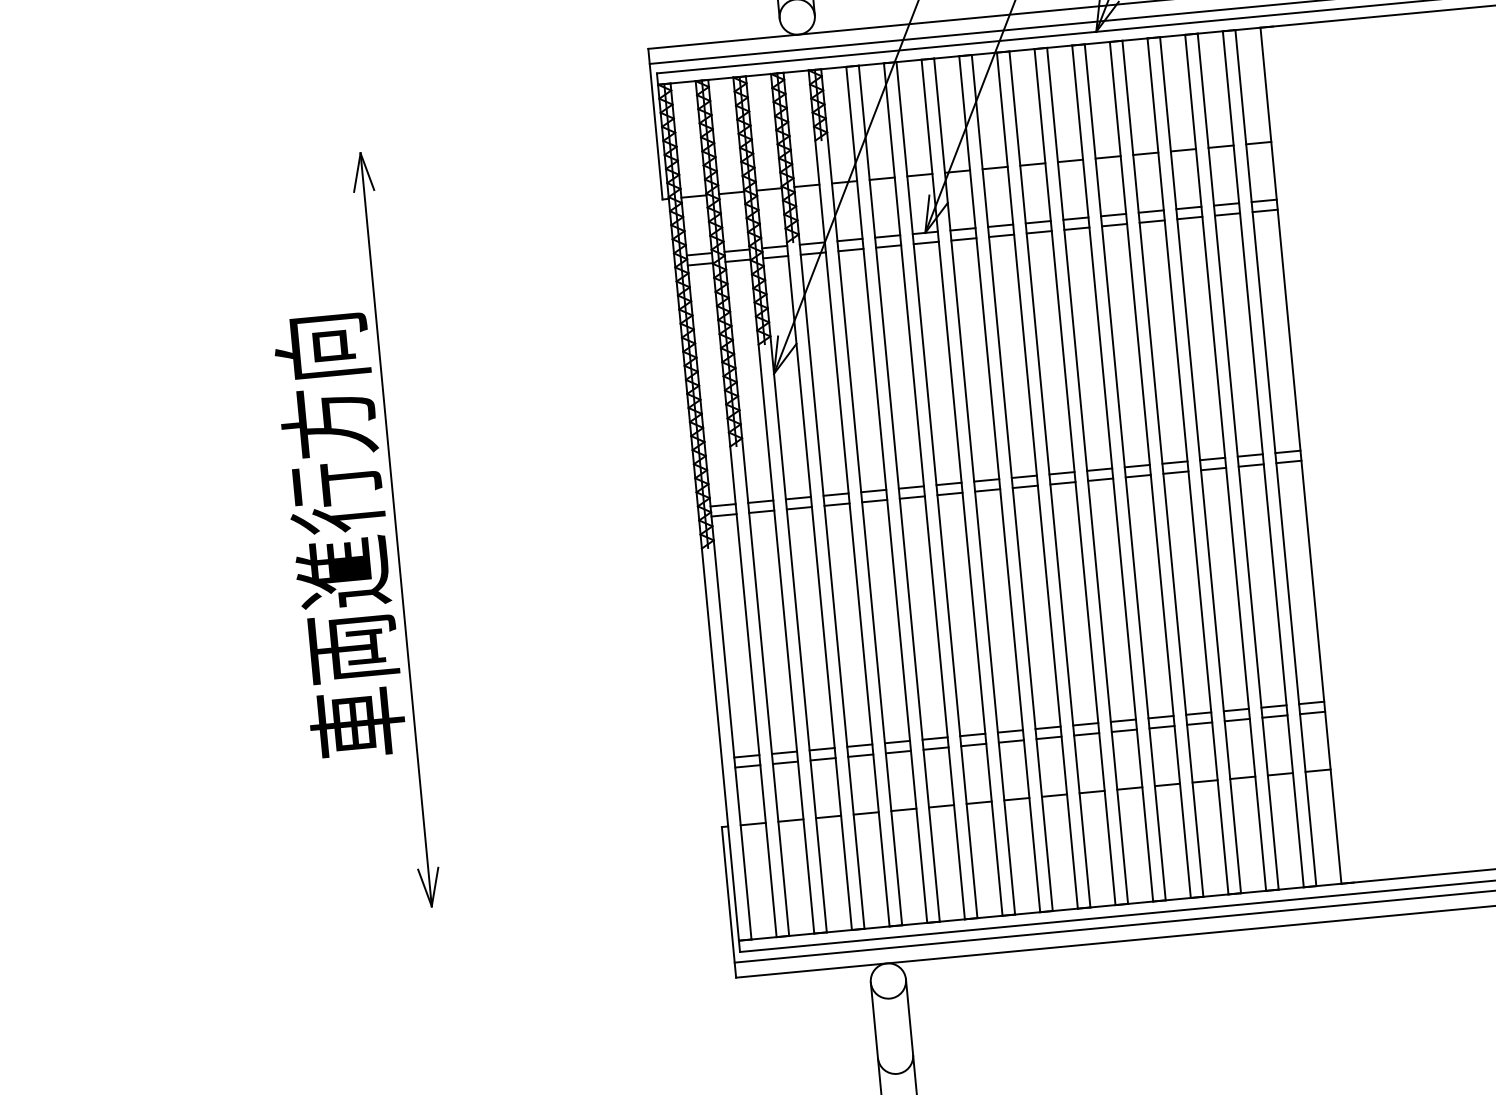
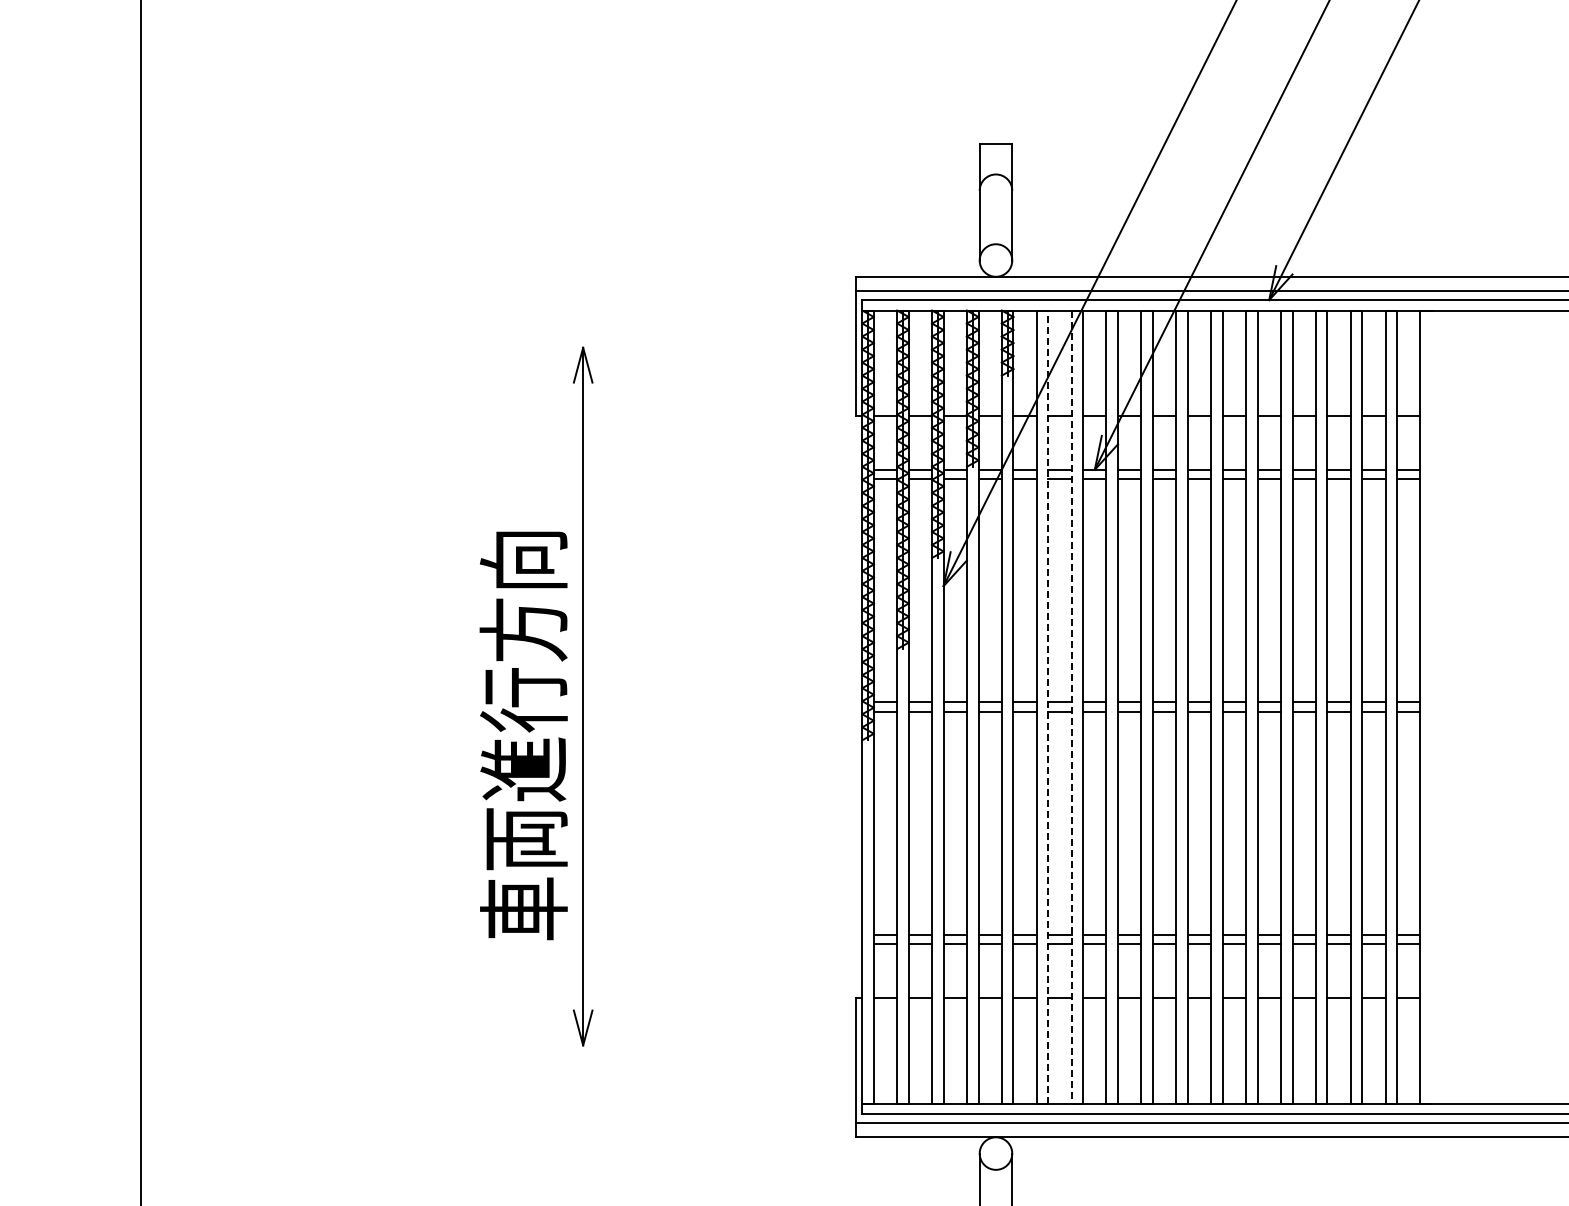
line: (924, 491) -> (1071, 707), solid -> dashed
line: (899, 494) -> (1048, 707), solid -> dashed
text: (339, 536) -> (523, 735), moved

